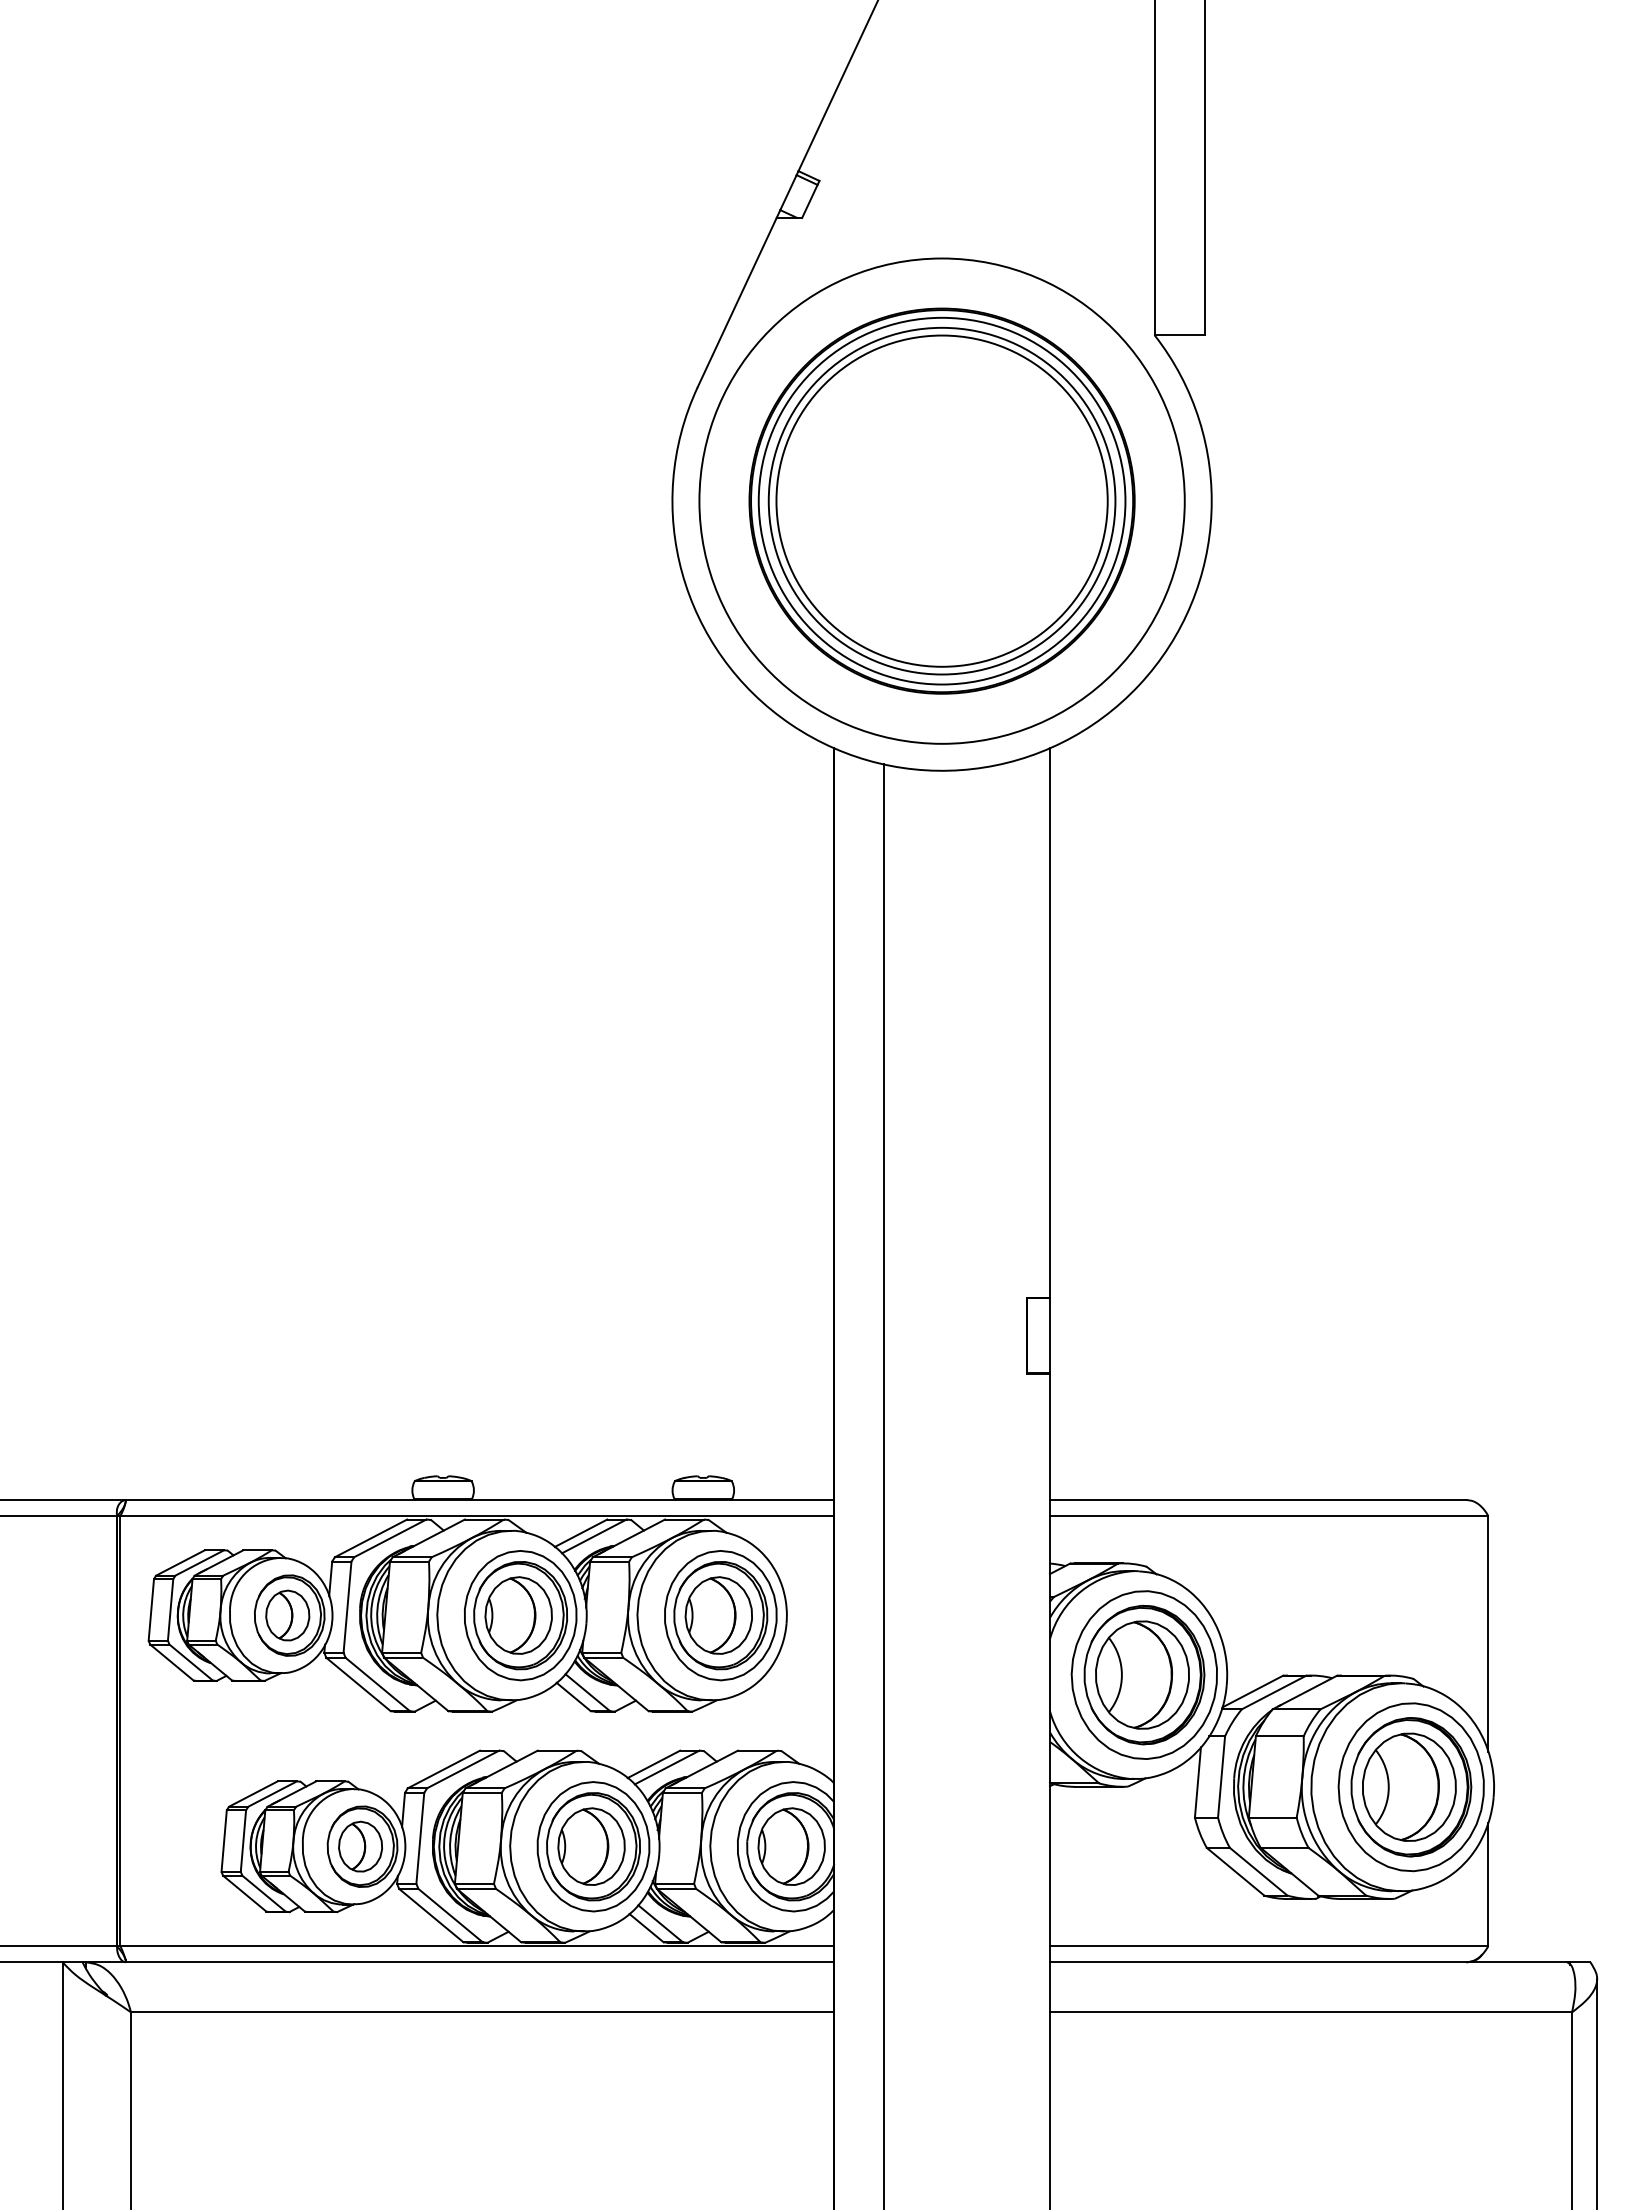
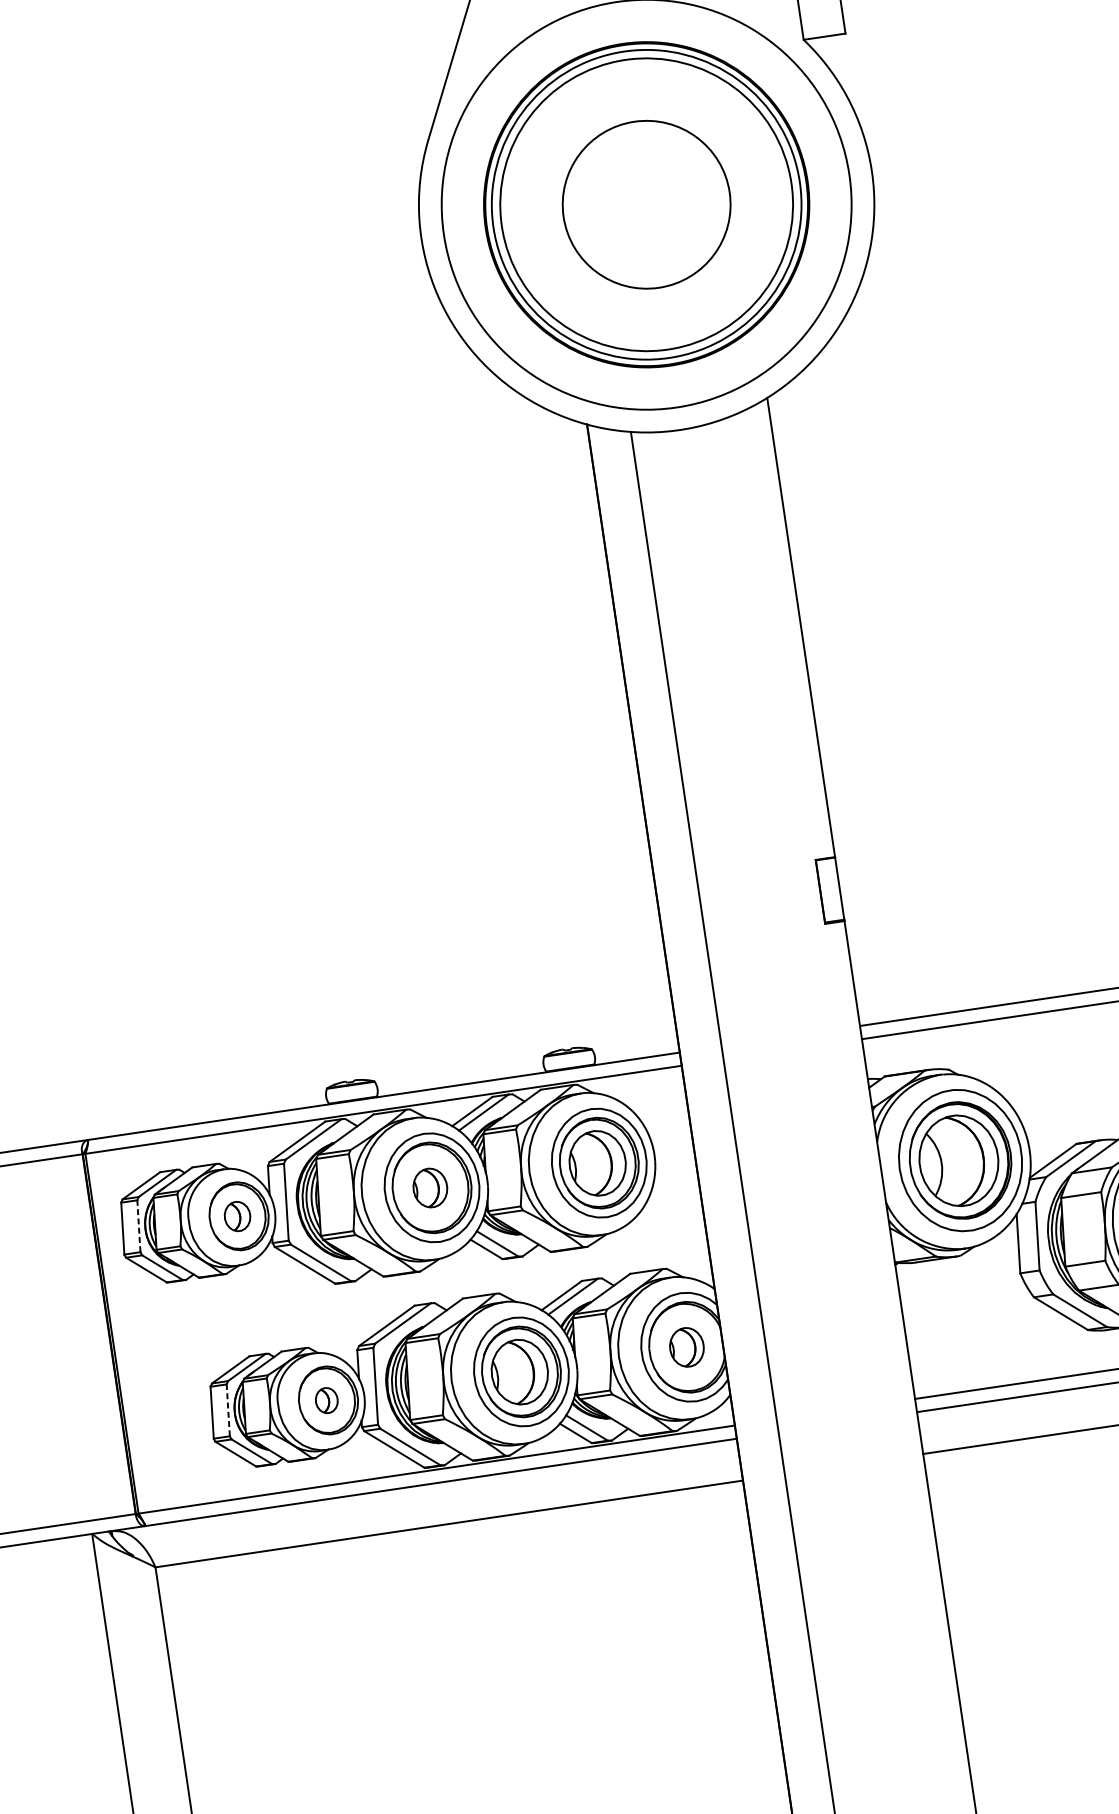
circle: (941, 500) -> (646, 204), size x0.6
line: (170, 1609) -> (138, 1225), solid -> dashed
part: (287, 1615) -> (237, 1216), size x0.7
part: (518, 1615) -> (430, 1187), size x0.6
line: (243, 1841) -> (228, 1410), solid -> dashed
part: (360, 1846) -> (326, 1400), size x0.6
part: (791, 1846) -> (686, 1347), size x0.6

